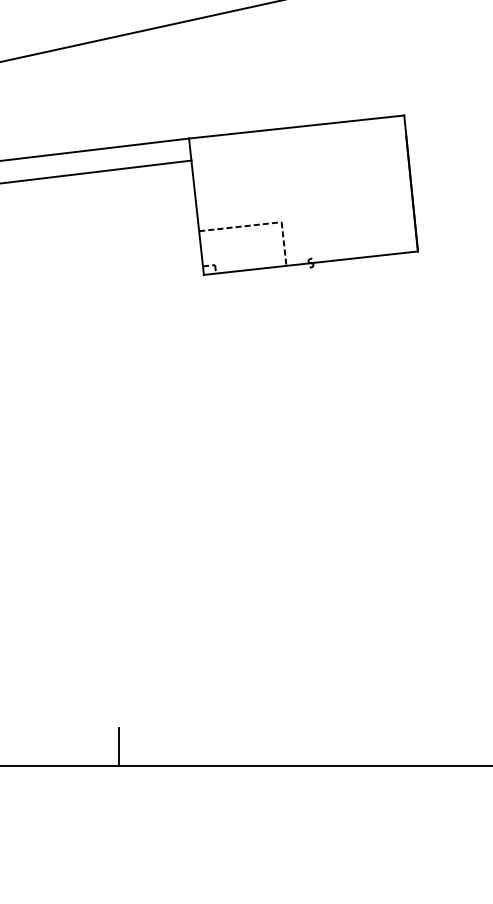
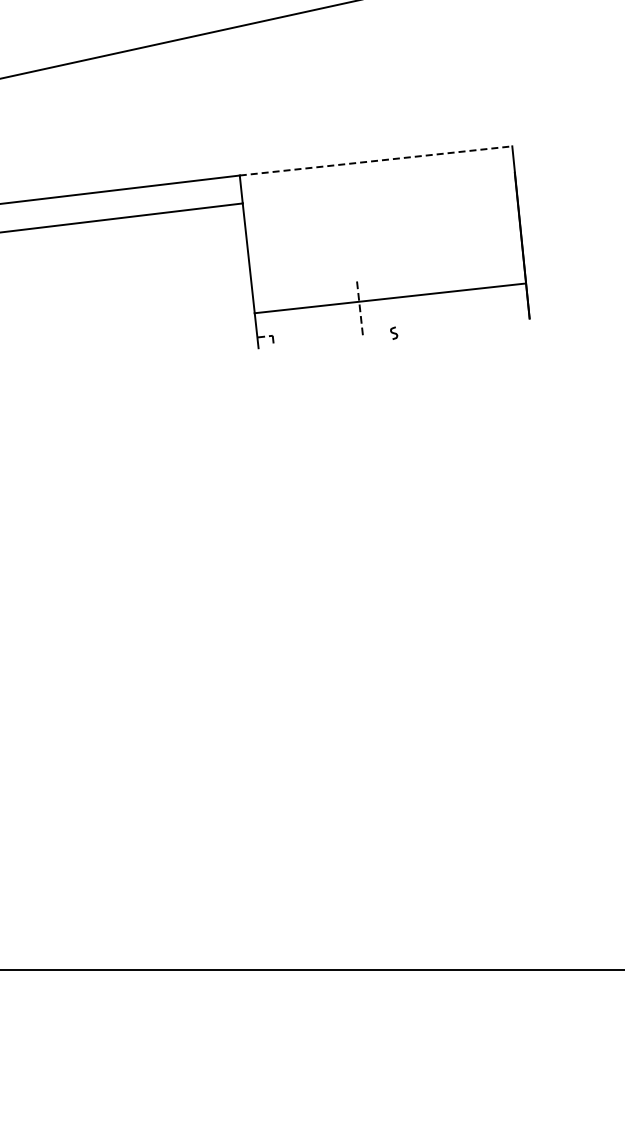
line: (297, 126) -> (376, 160), solid -> dashed
line: (240, 226) -> (304, 286), removed
line: (310, 263) -> (389, 298), moved
line: (118, 747) -> (150, 946), removed

